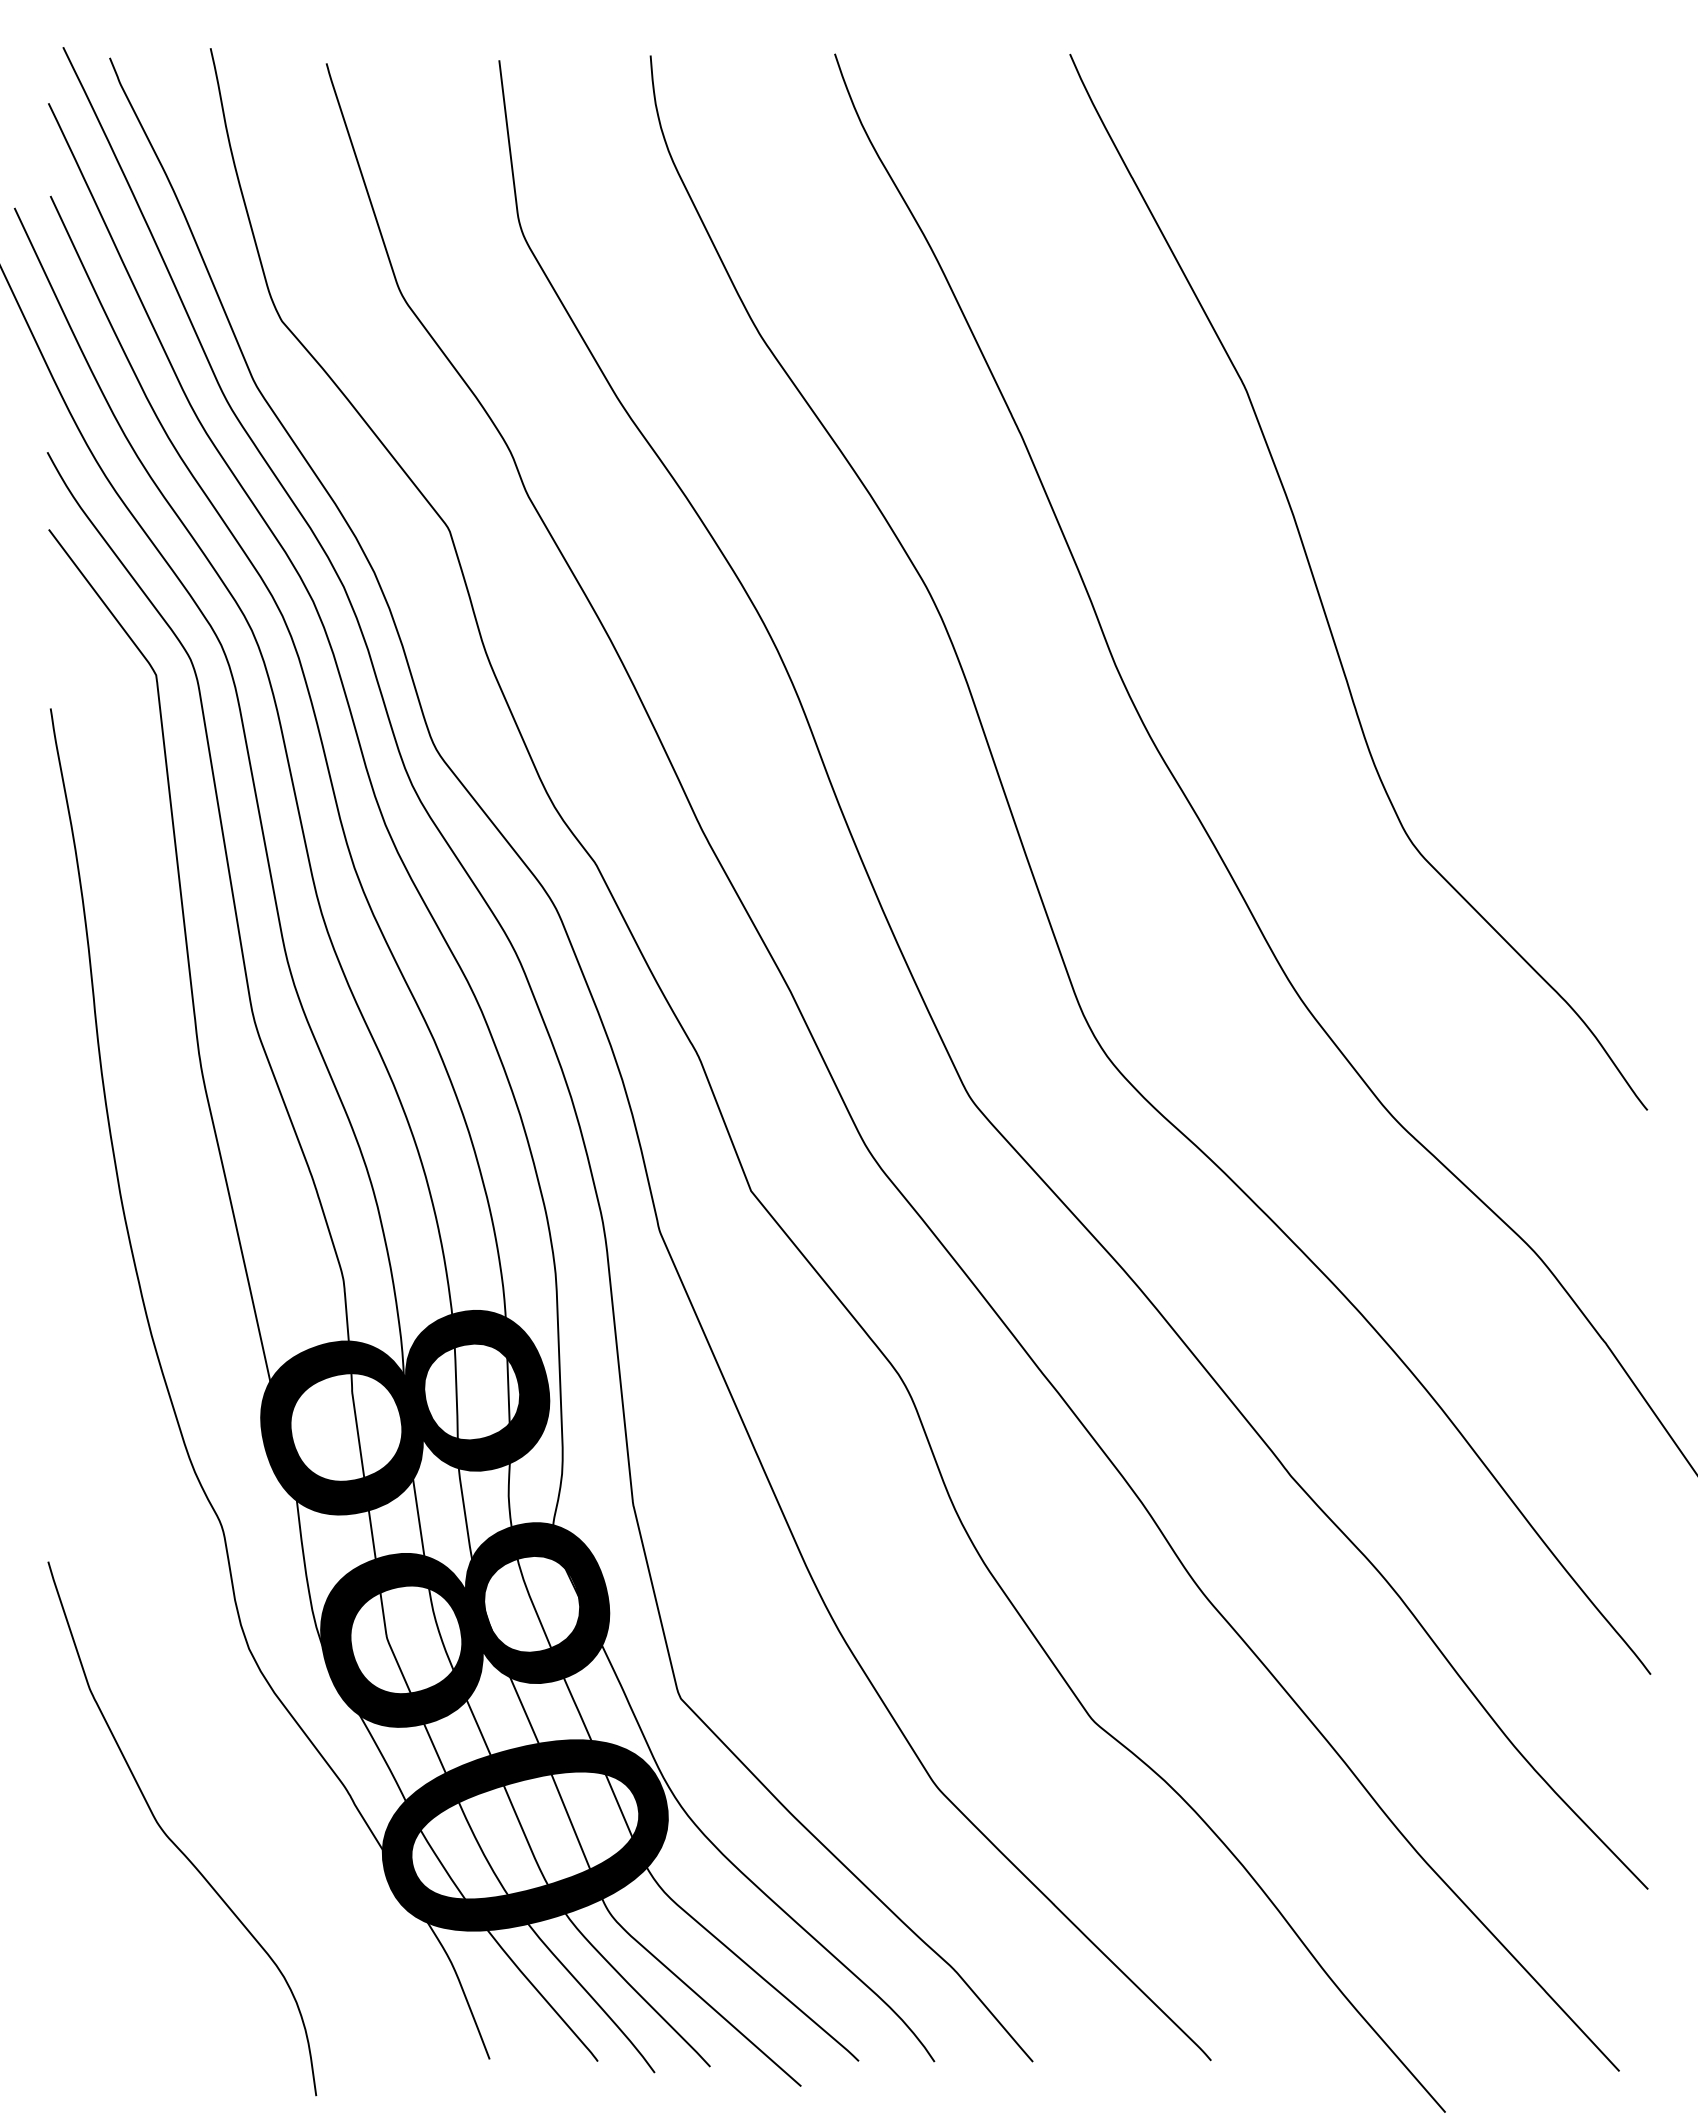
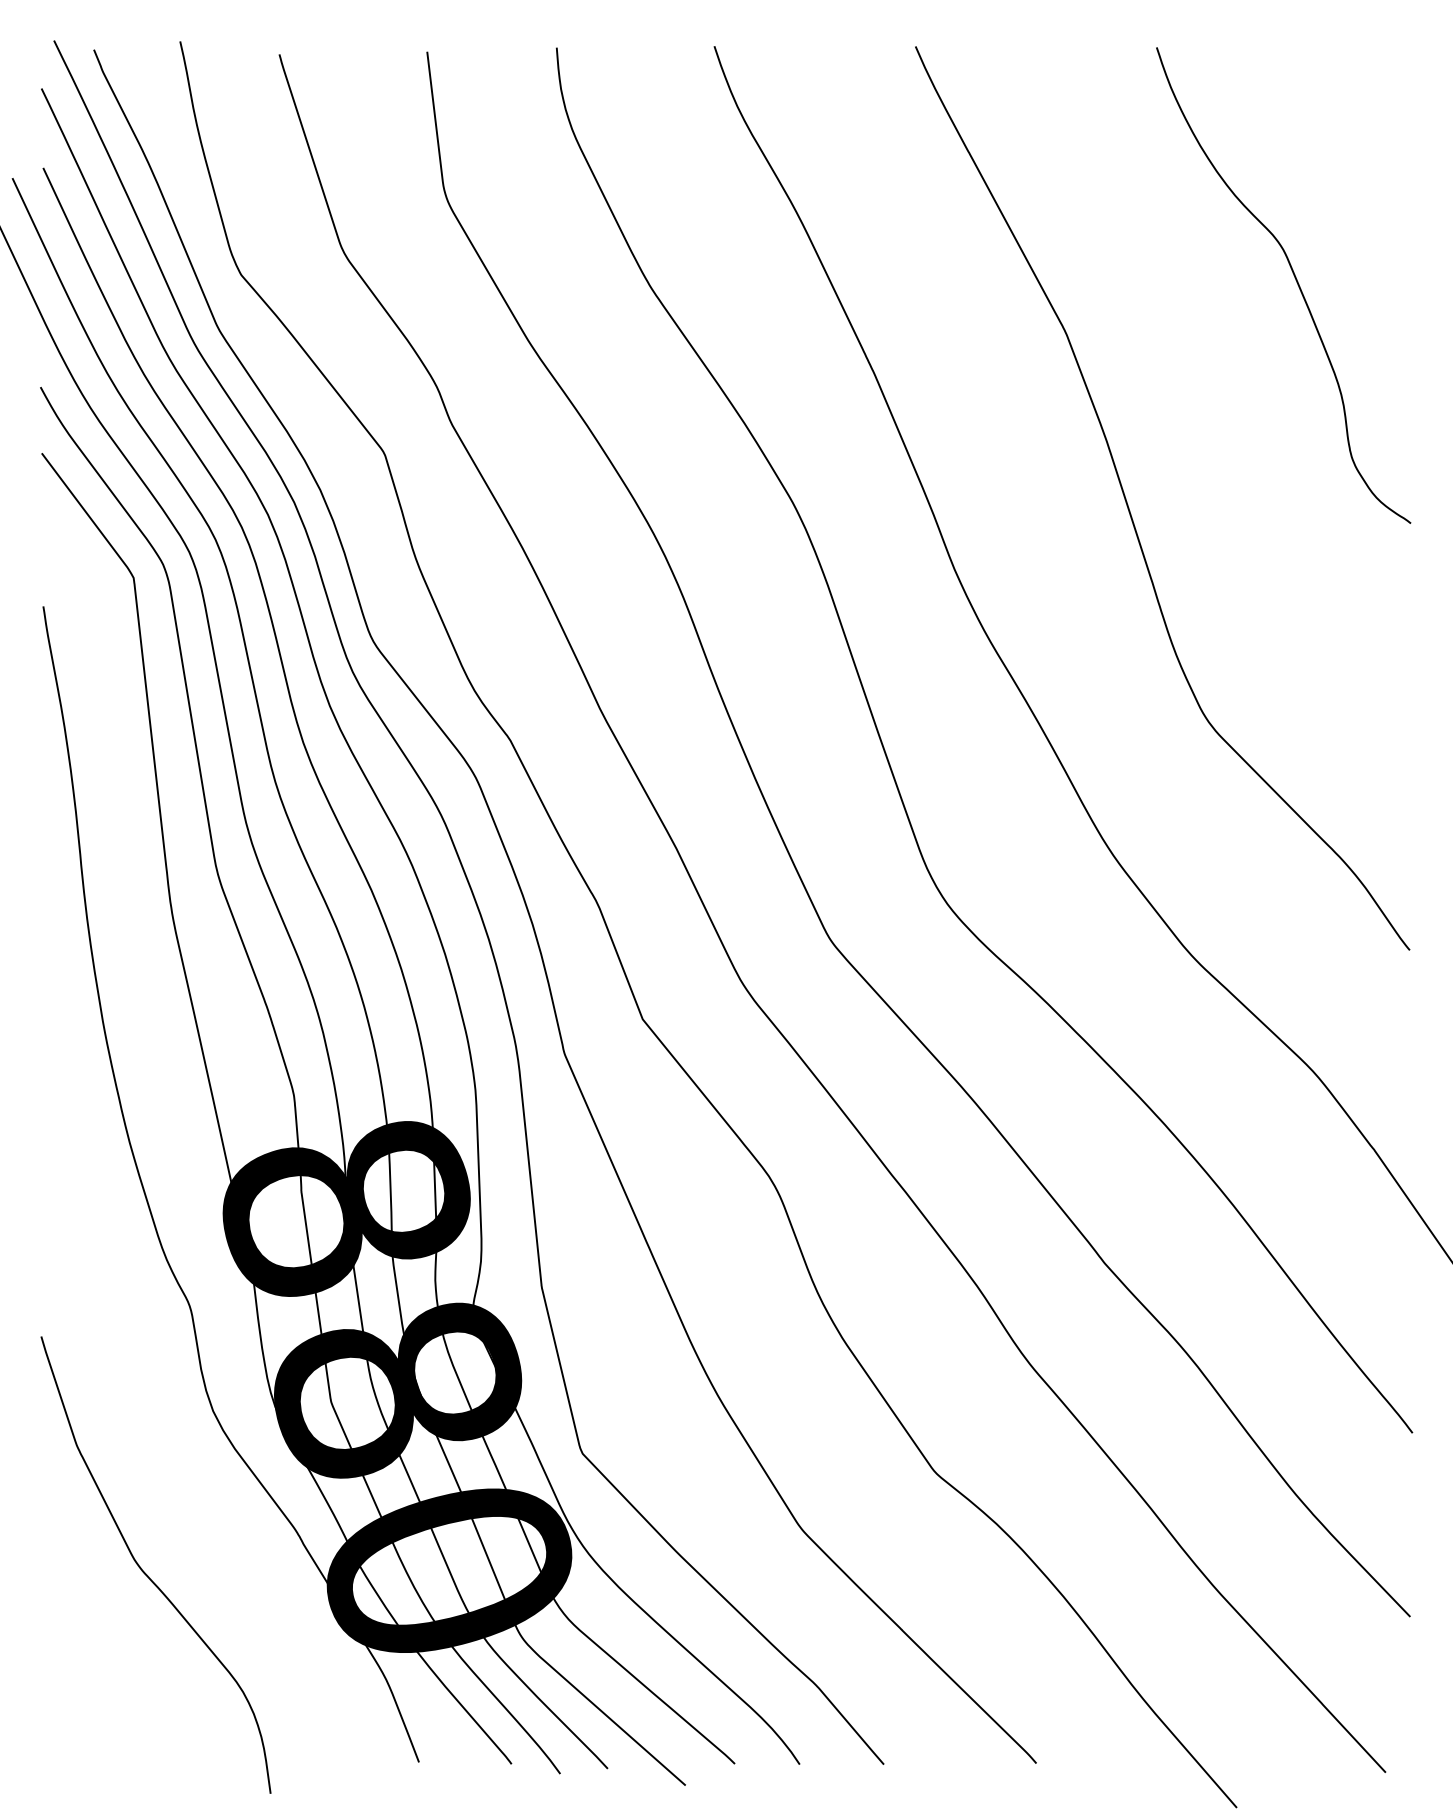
curve: (1514, 328) -> (1295, 281), added

